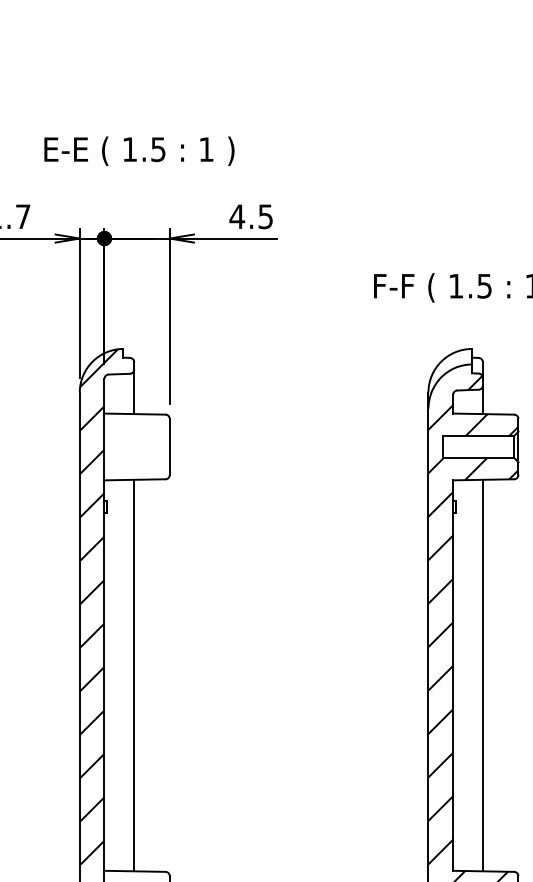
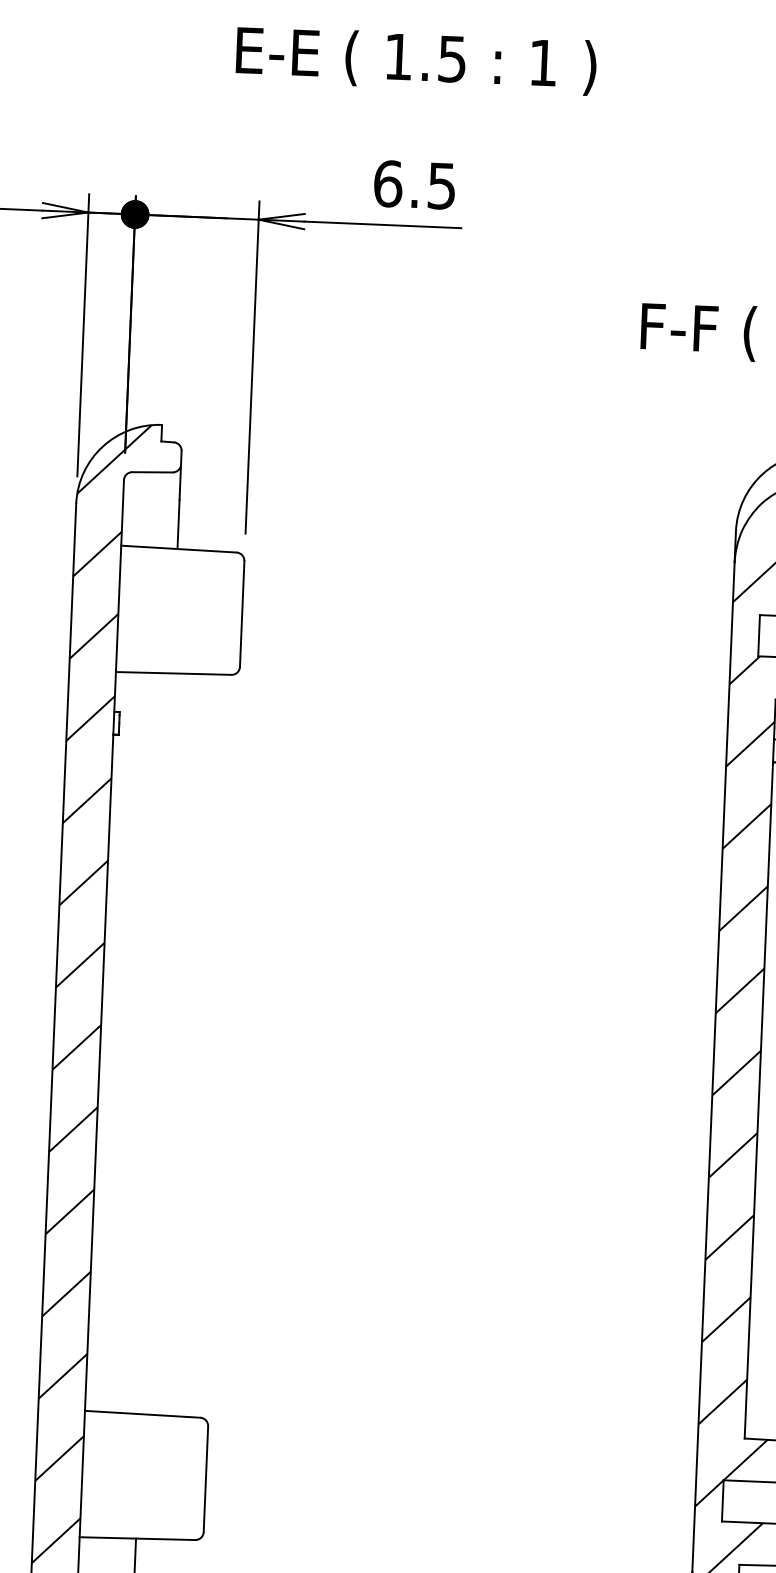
text: (139, 150) -> (416, 59), moved
text: (237, 216) -> (388, 183), 4.5 -> 6.5
line: (134, 675) -> (157, 1043), removed

